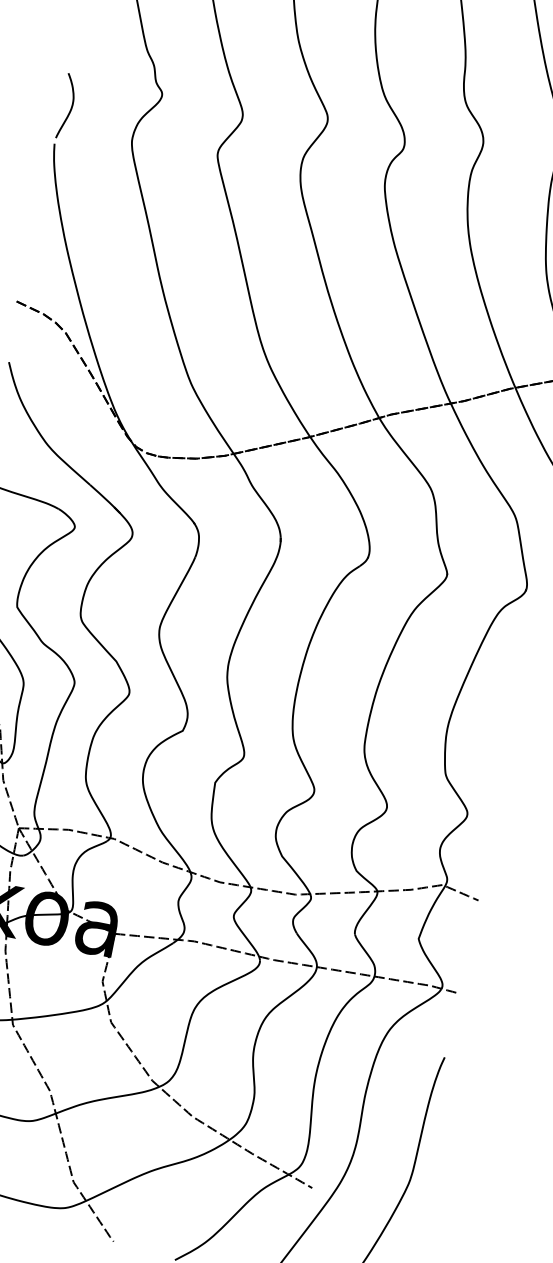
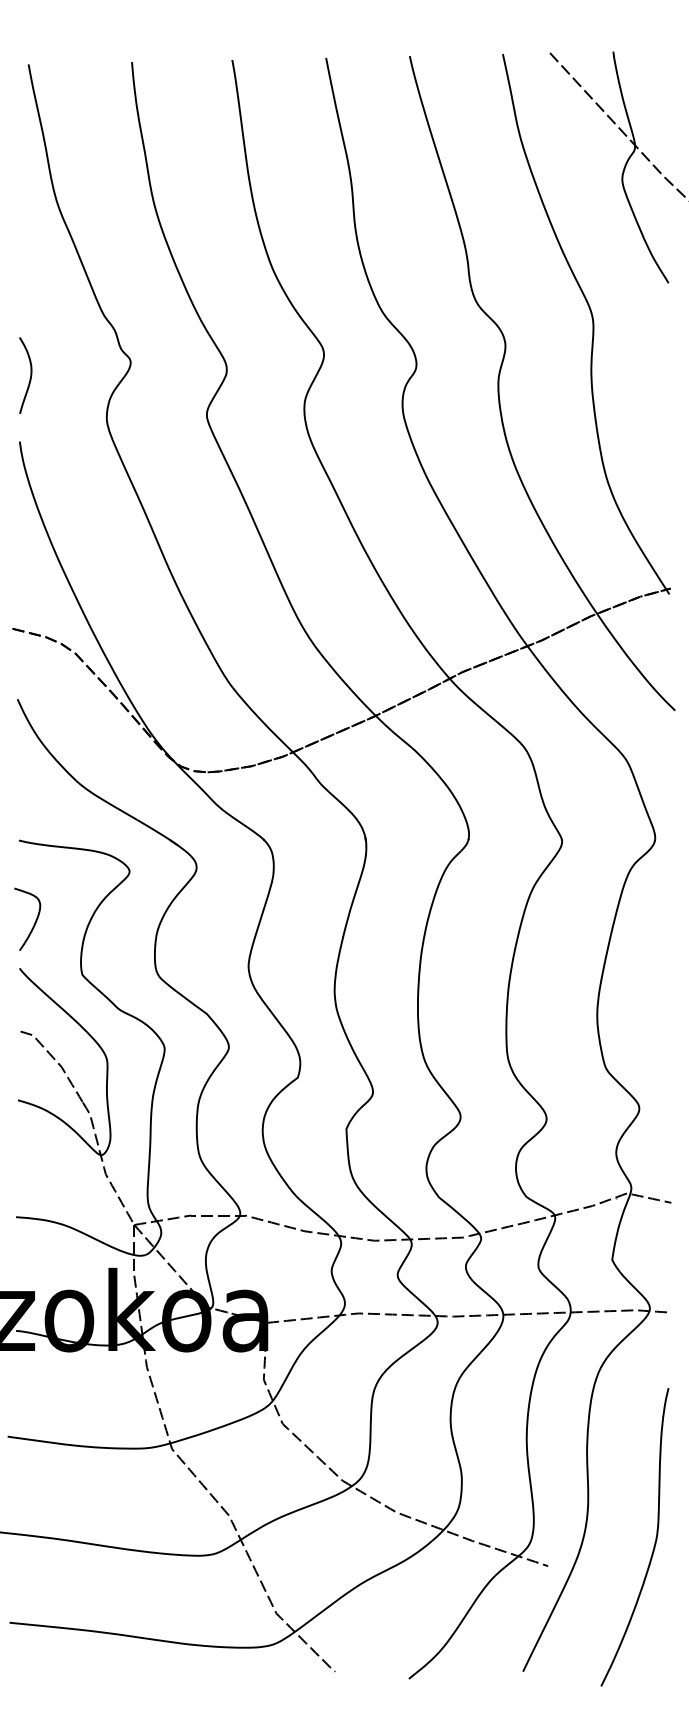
curve: (71, 107) -> (30, 375), moved

